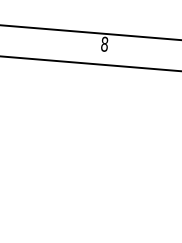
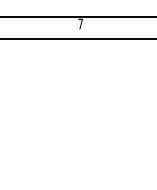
text: (104, 43) -> (80, 23), 8 -> 7

